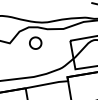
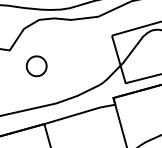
part: (35, 42) -> (36, 65), moved

